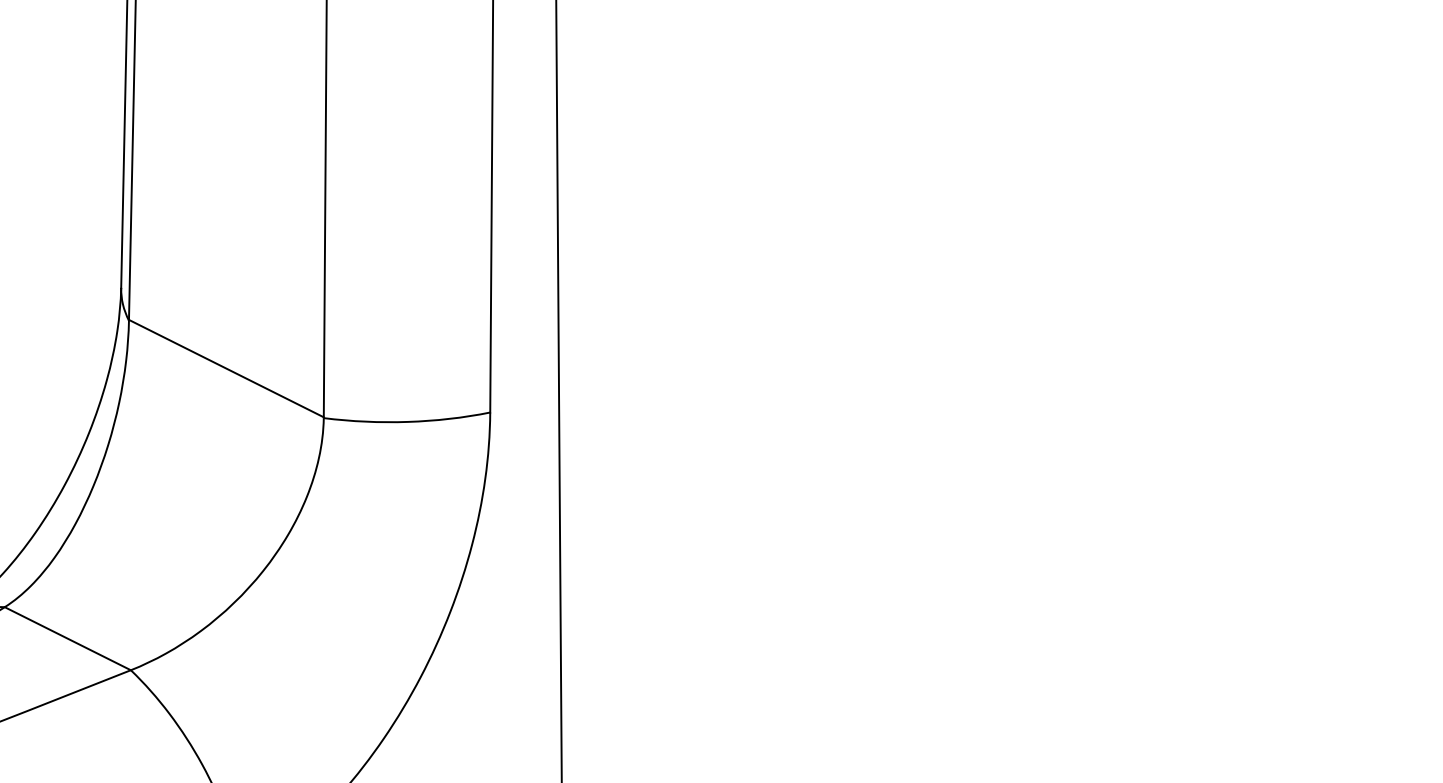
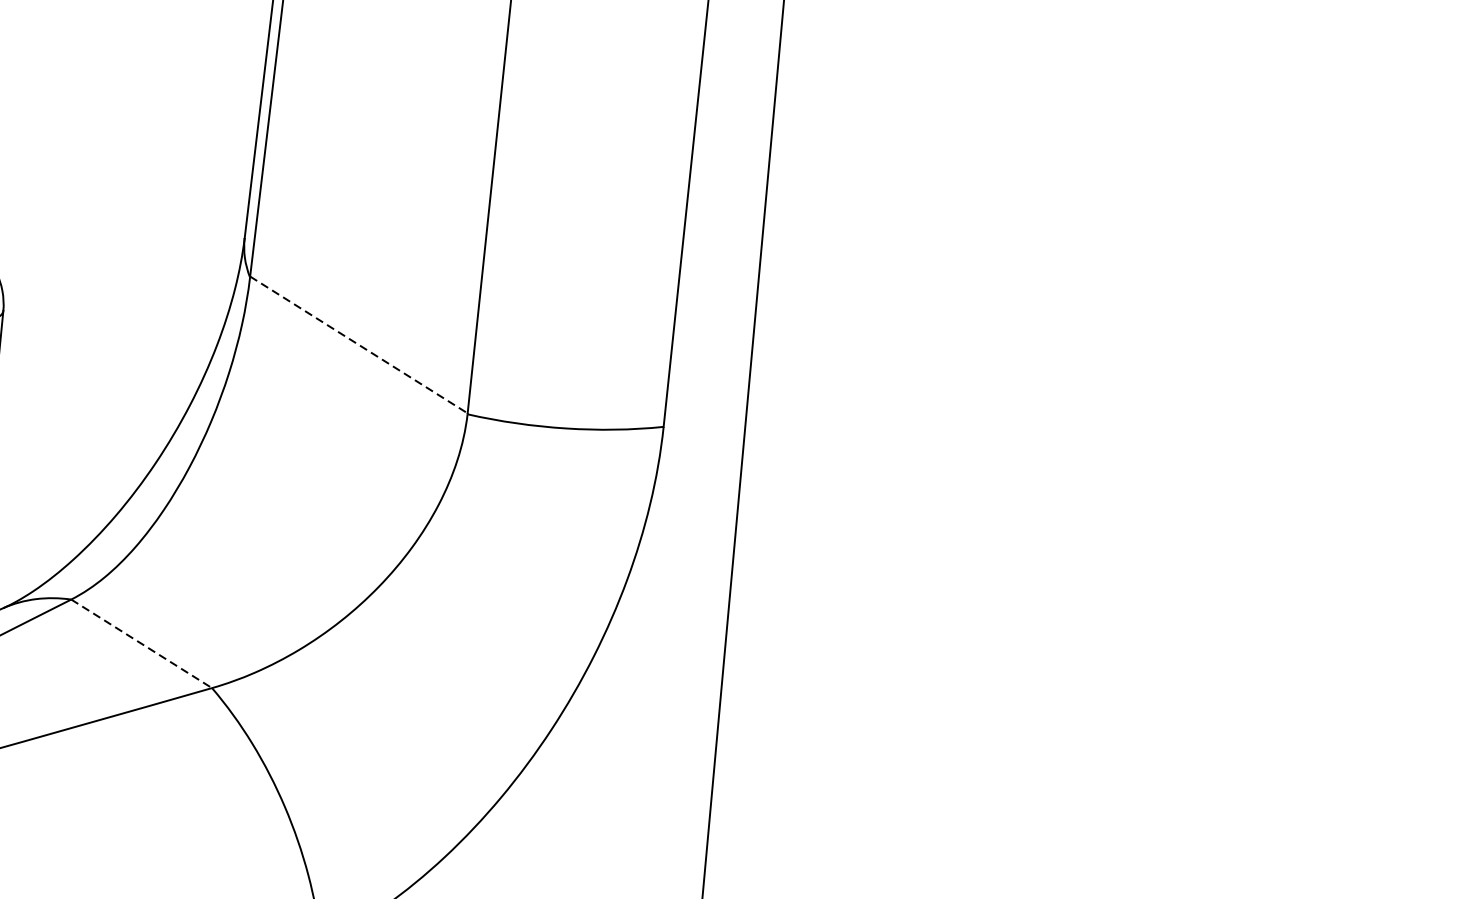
line: (226, 368) -> (359, 344), solid -> dashed
line: (67, 638) -> (141, 643), solid -> dashed

